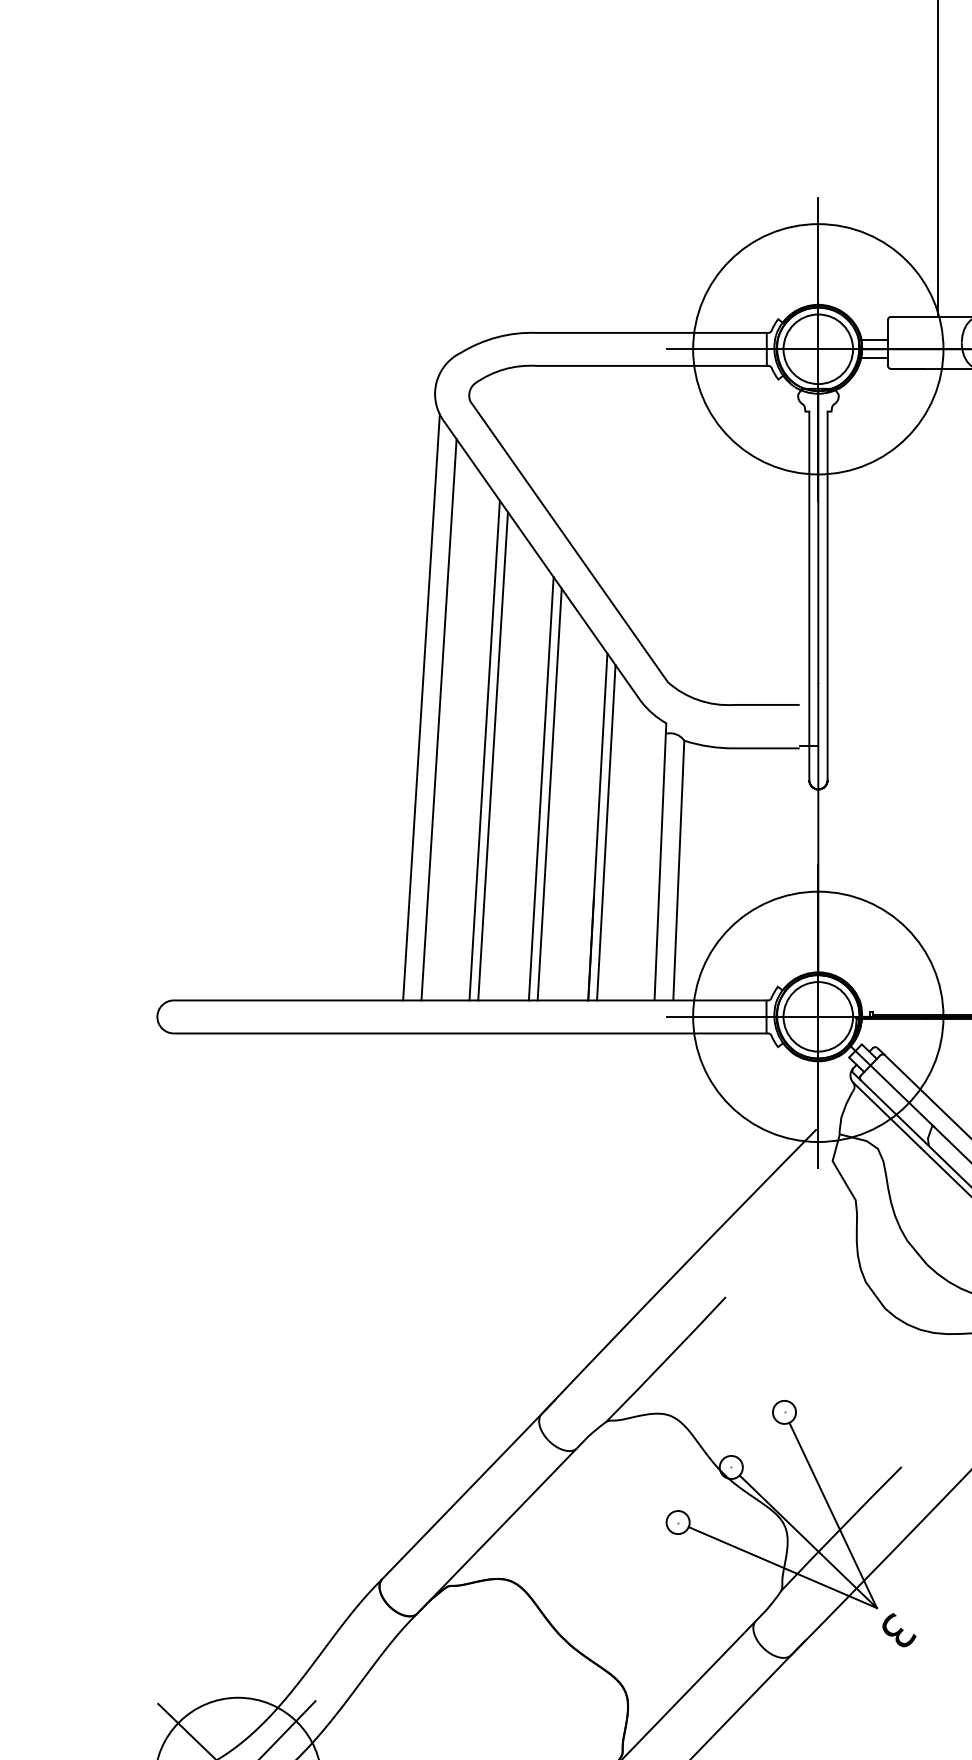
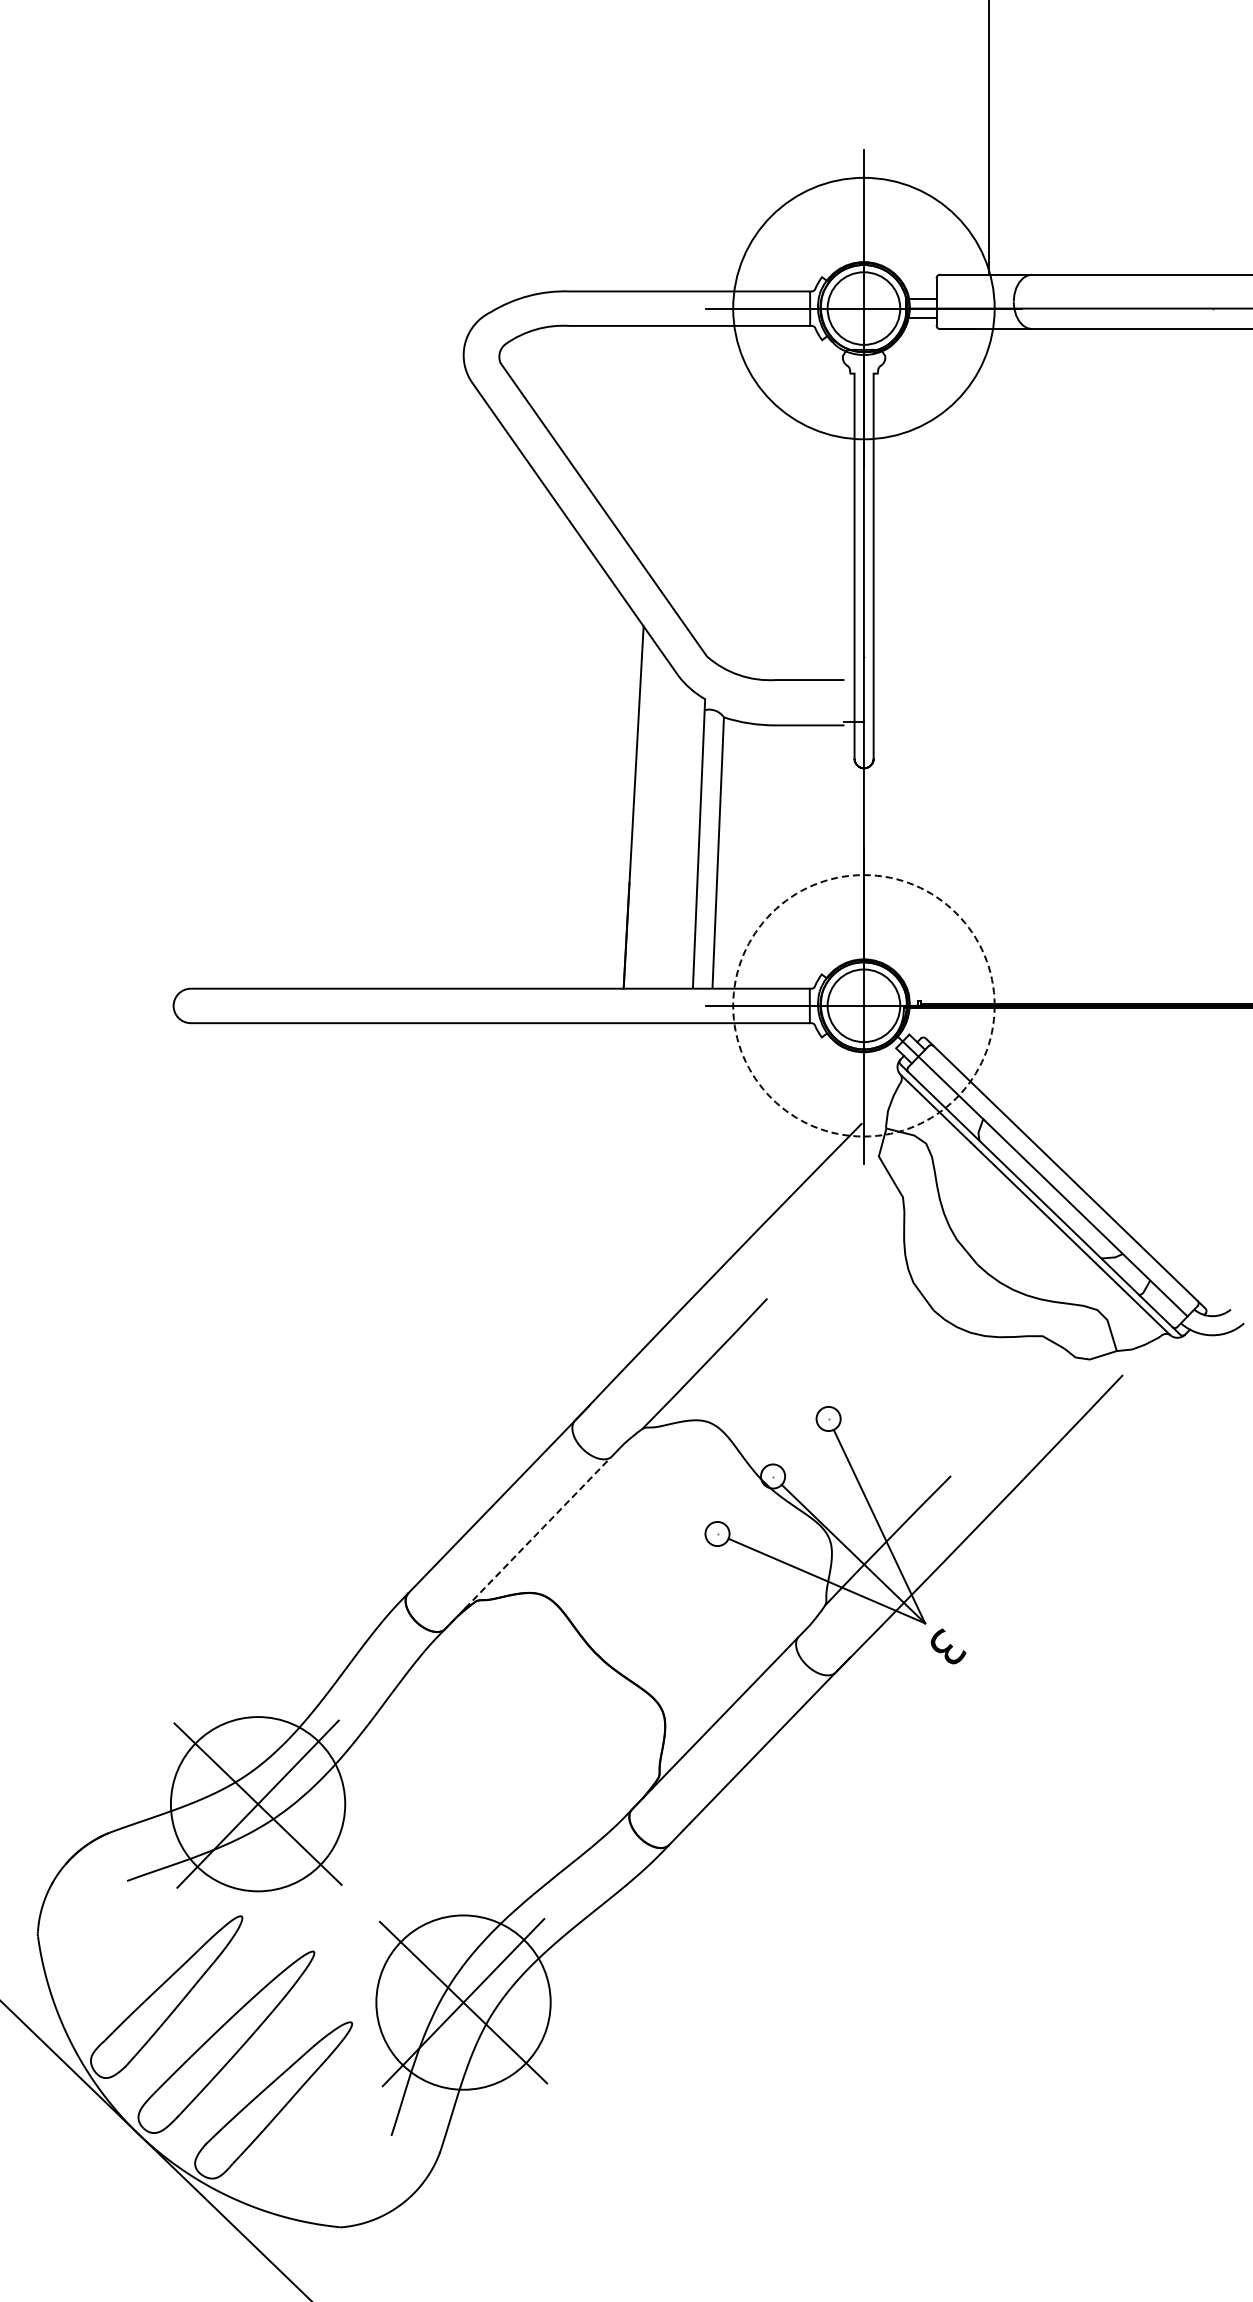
line: (421, 707) -> (449, 682), removed
line: (438, 719) -> (467, 695), removed
line: (484, 750) -> (515, 727), removed
line: (492, 756) -> (523, 733), removed
line: (541, 788) -> (574, 767), removed
line: (548, 794) -> (582, 773), removed
line: (606, 832) -> (642, 813), removed
circle: (817, 1016) -> (863, 1005), solid -> dashed
line: (506, 1521) -> (538, 1532), solid -> dashed

